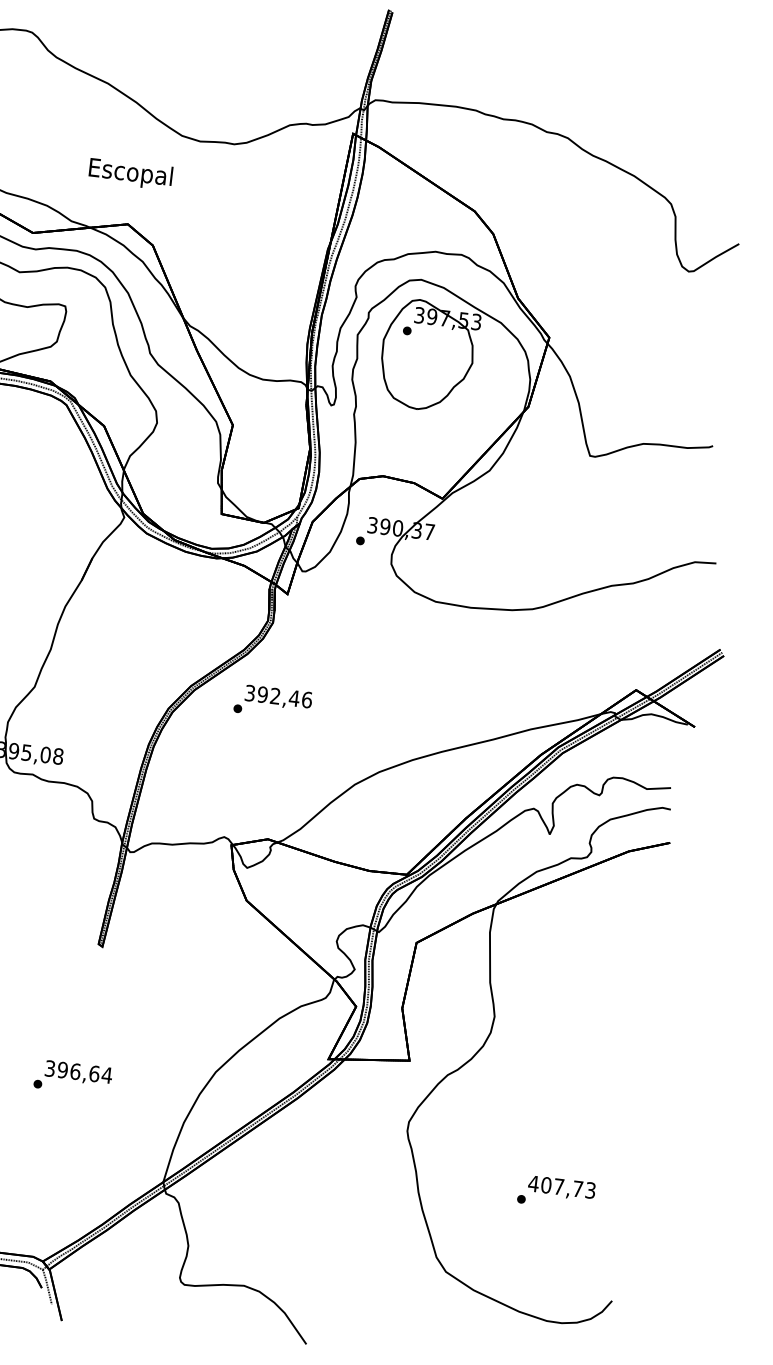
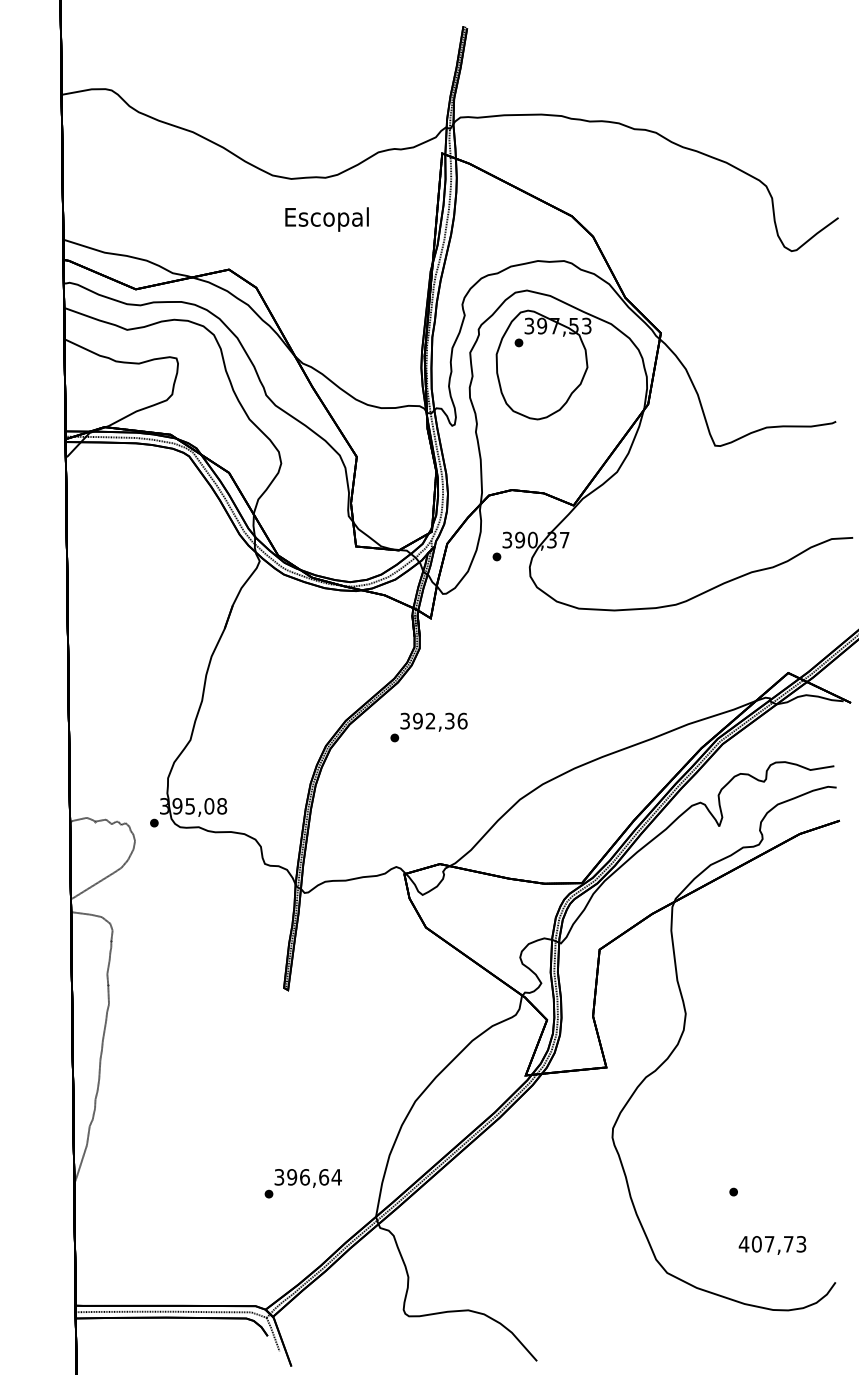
text: (130, 174) -> (326, 219), moved
text: (294, 697) -> (449, 720), 392,46 -> 392,36
text: (72, 1077) -> (302, 1183), moved
text: (561, 1188) -> (772, 1245), moved

